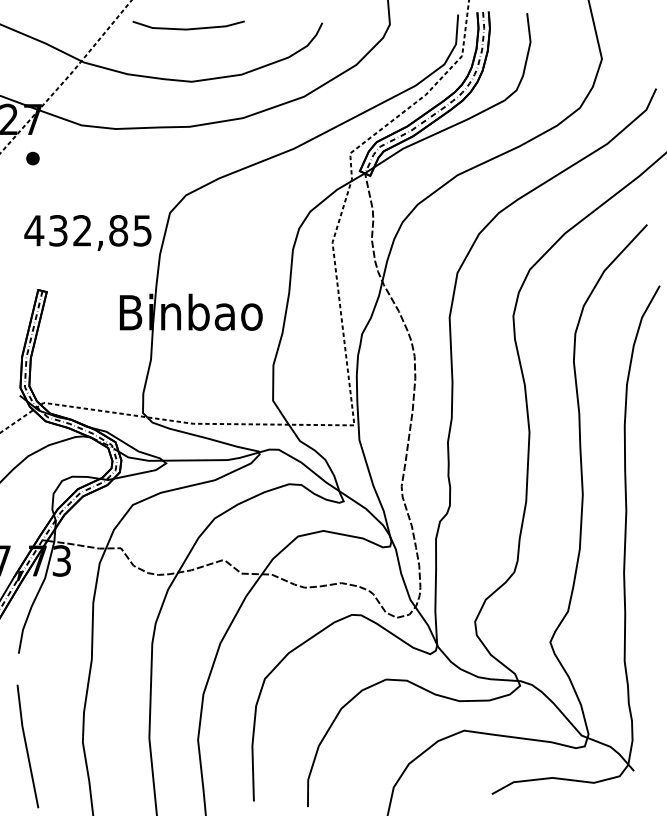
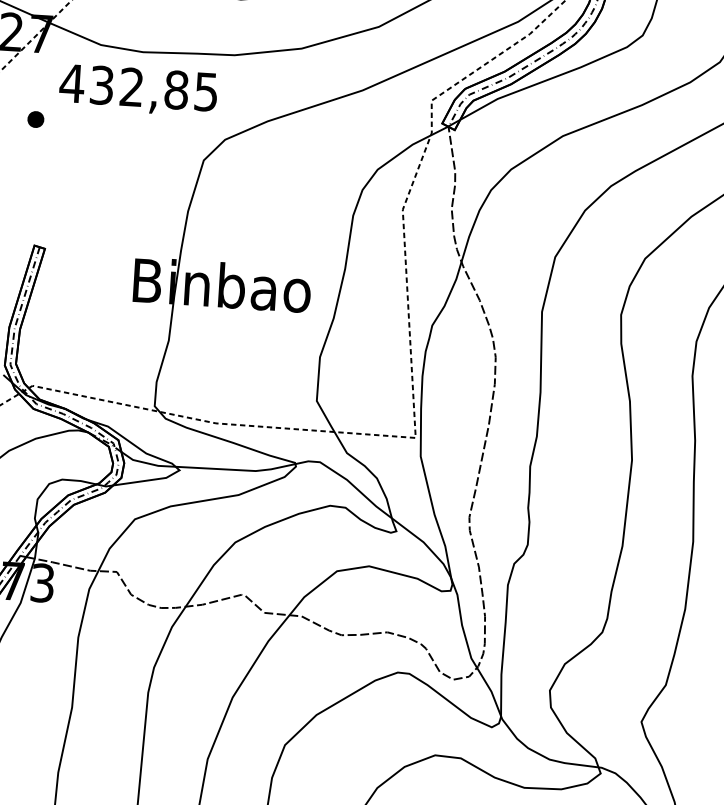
part: (32, 158) -> (35, 119), moved
text: (87, 232) -> (137, 89), moved

